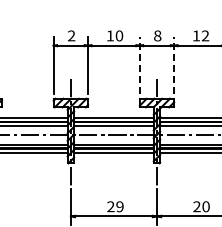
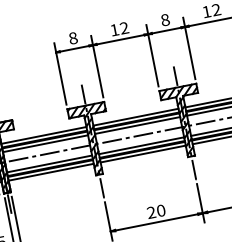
text: (71, 35) -> (73, 37), 2 -> 8
text: (119, 35) -> (124, 27), 10 -> 12
line: (139, 65) -> (152, 55), dashed -> solid
line: (174, 65) -> (189, 48), dashed -> solid
text: (119, 206) -> (160, 210), 29 -> 20

